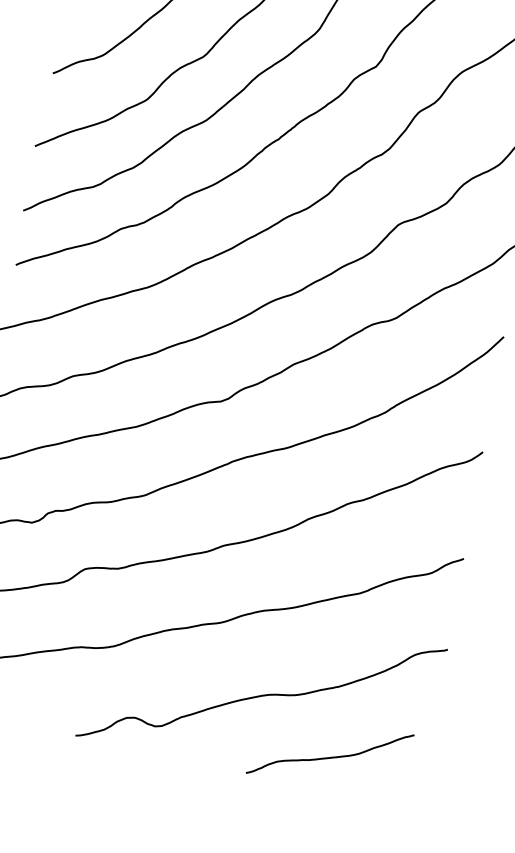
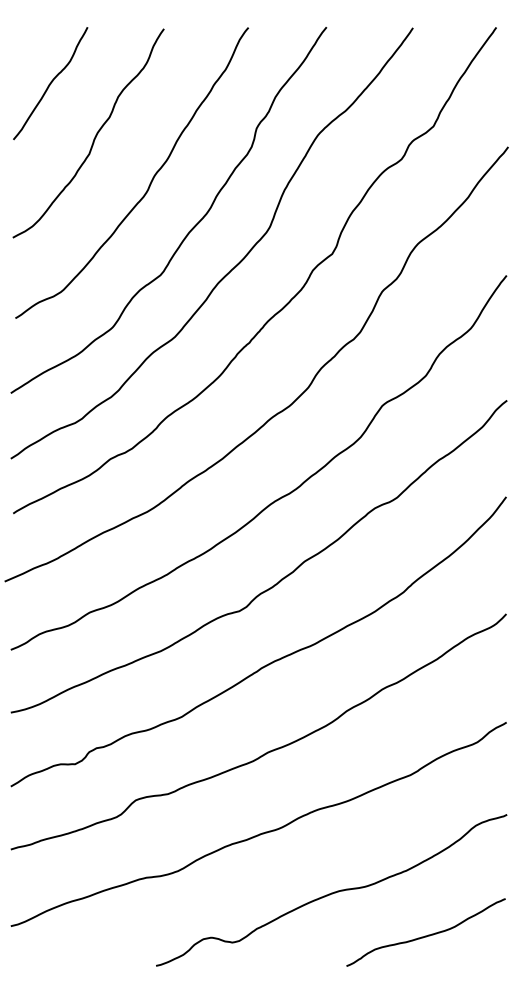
curve: (329, 756) -> (425, 935), moved

